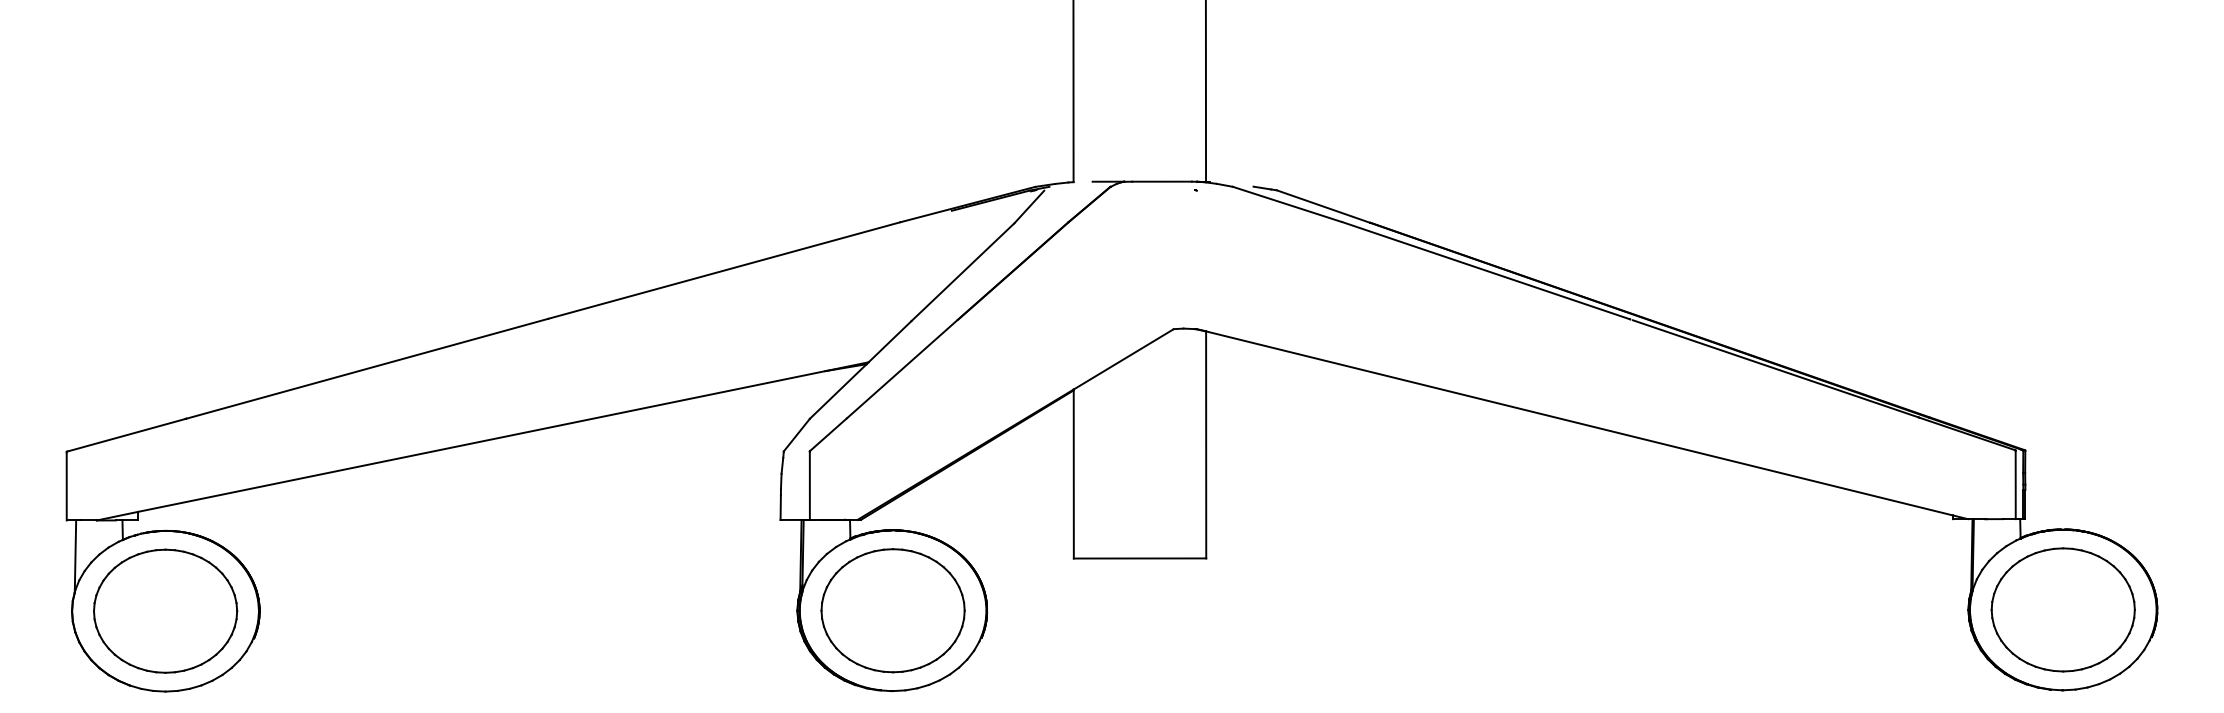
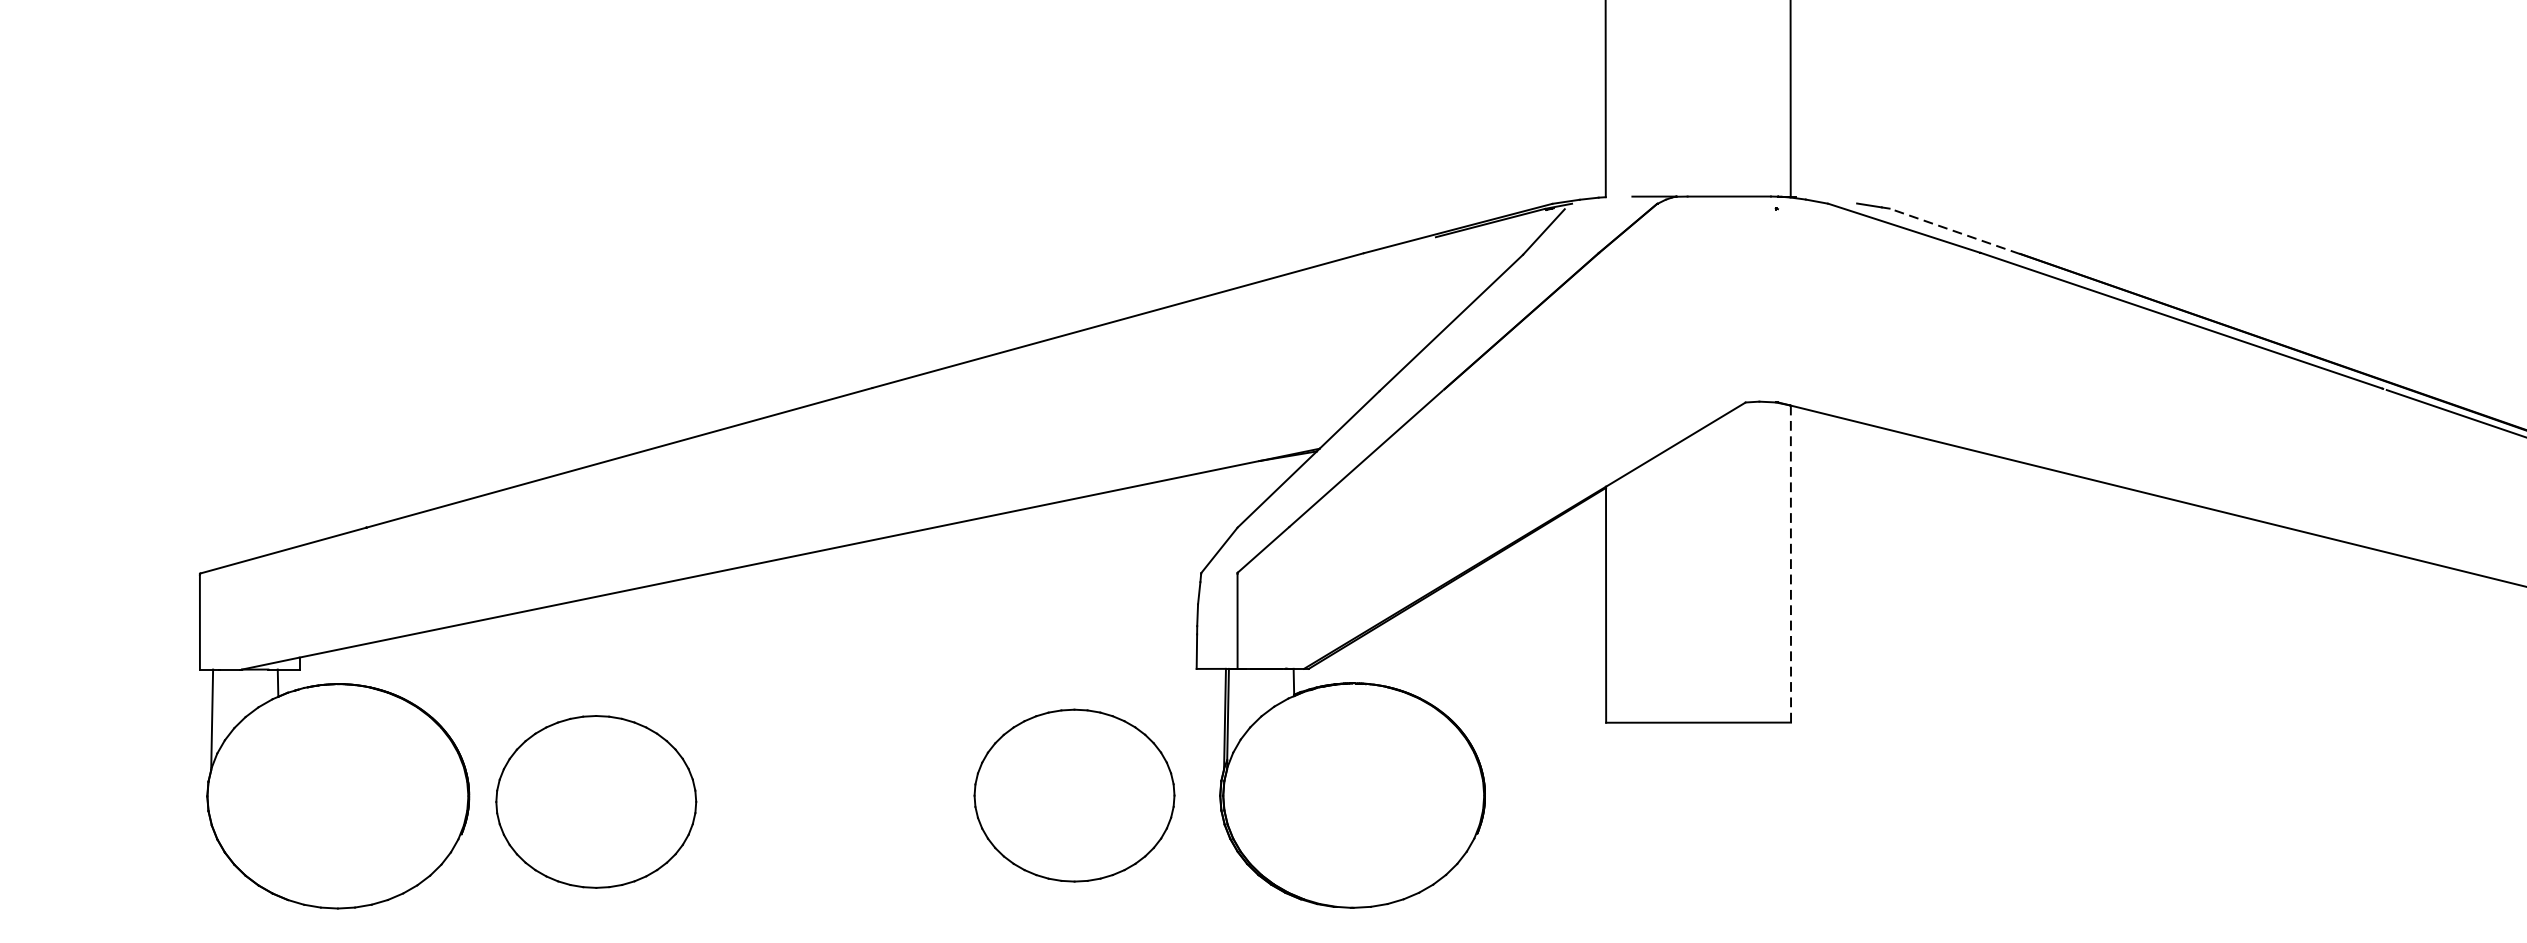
line: (1323, 206) -> (1954, 231), solid -> dashed
line: (1206, 444) -> (1791, 563), solid -> dashed
part: (165, 610) -> (596, 800), moved
part: (892, 610) -> (1073, 795), moved

